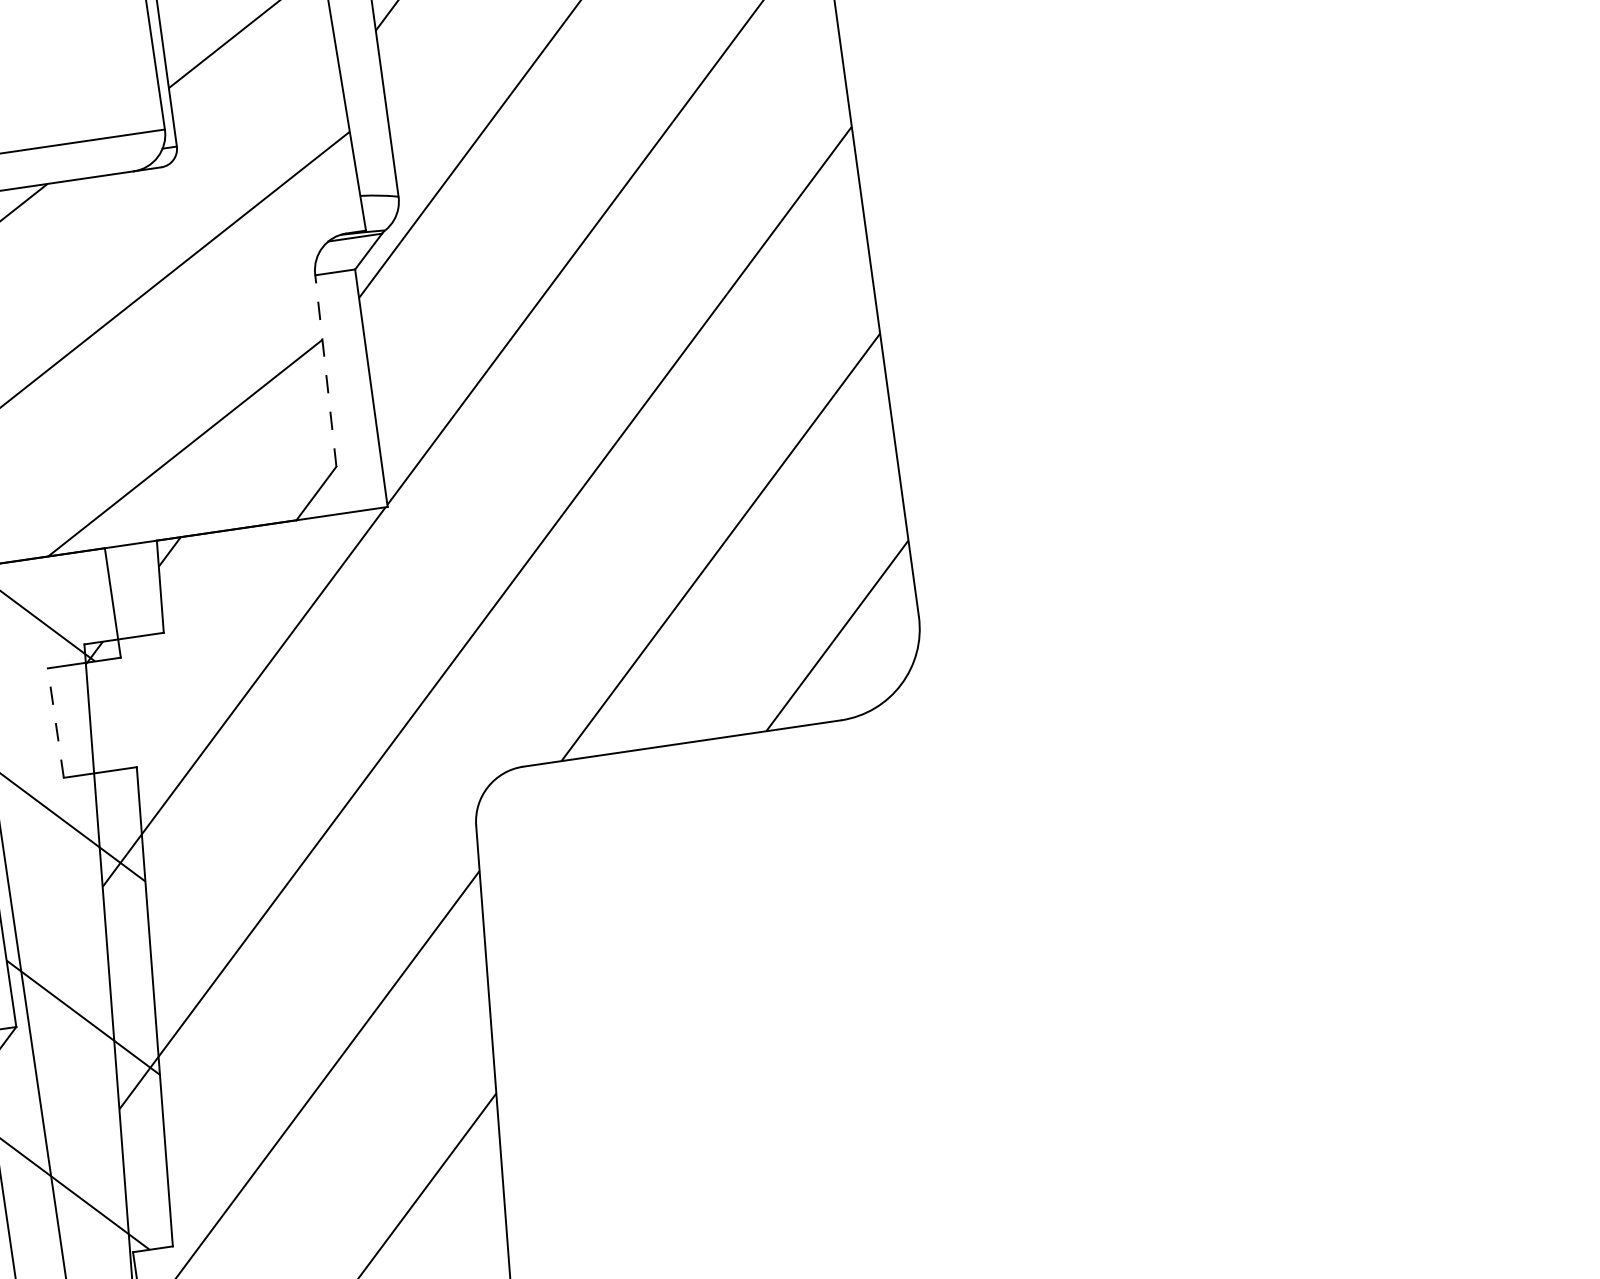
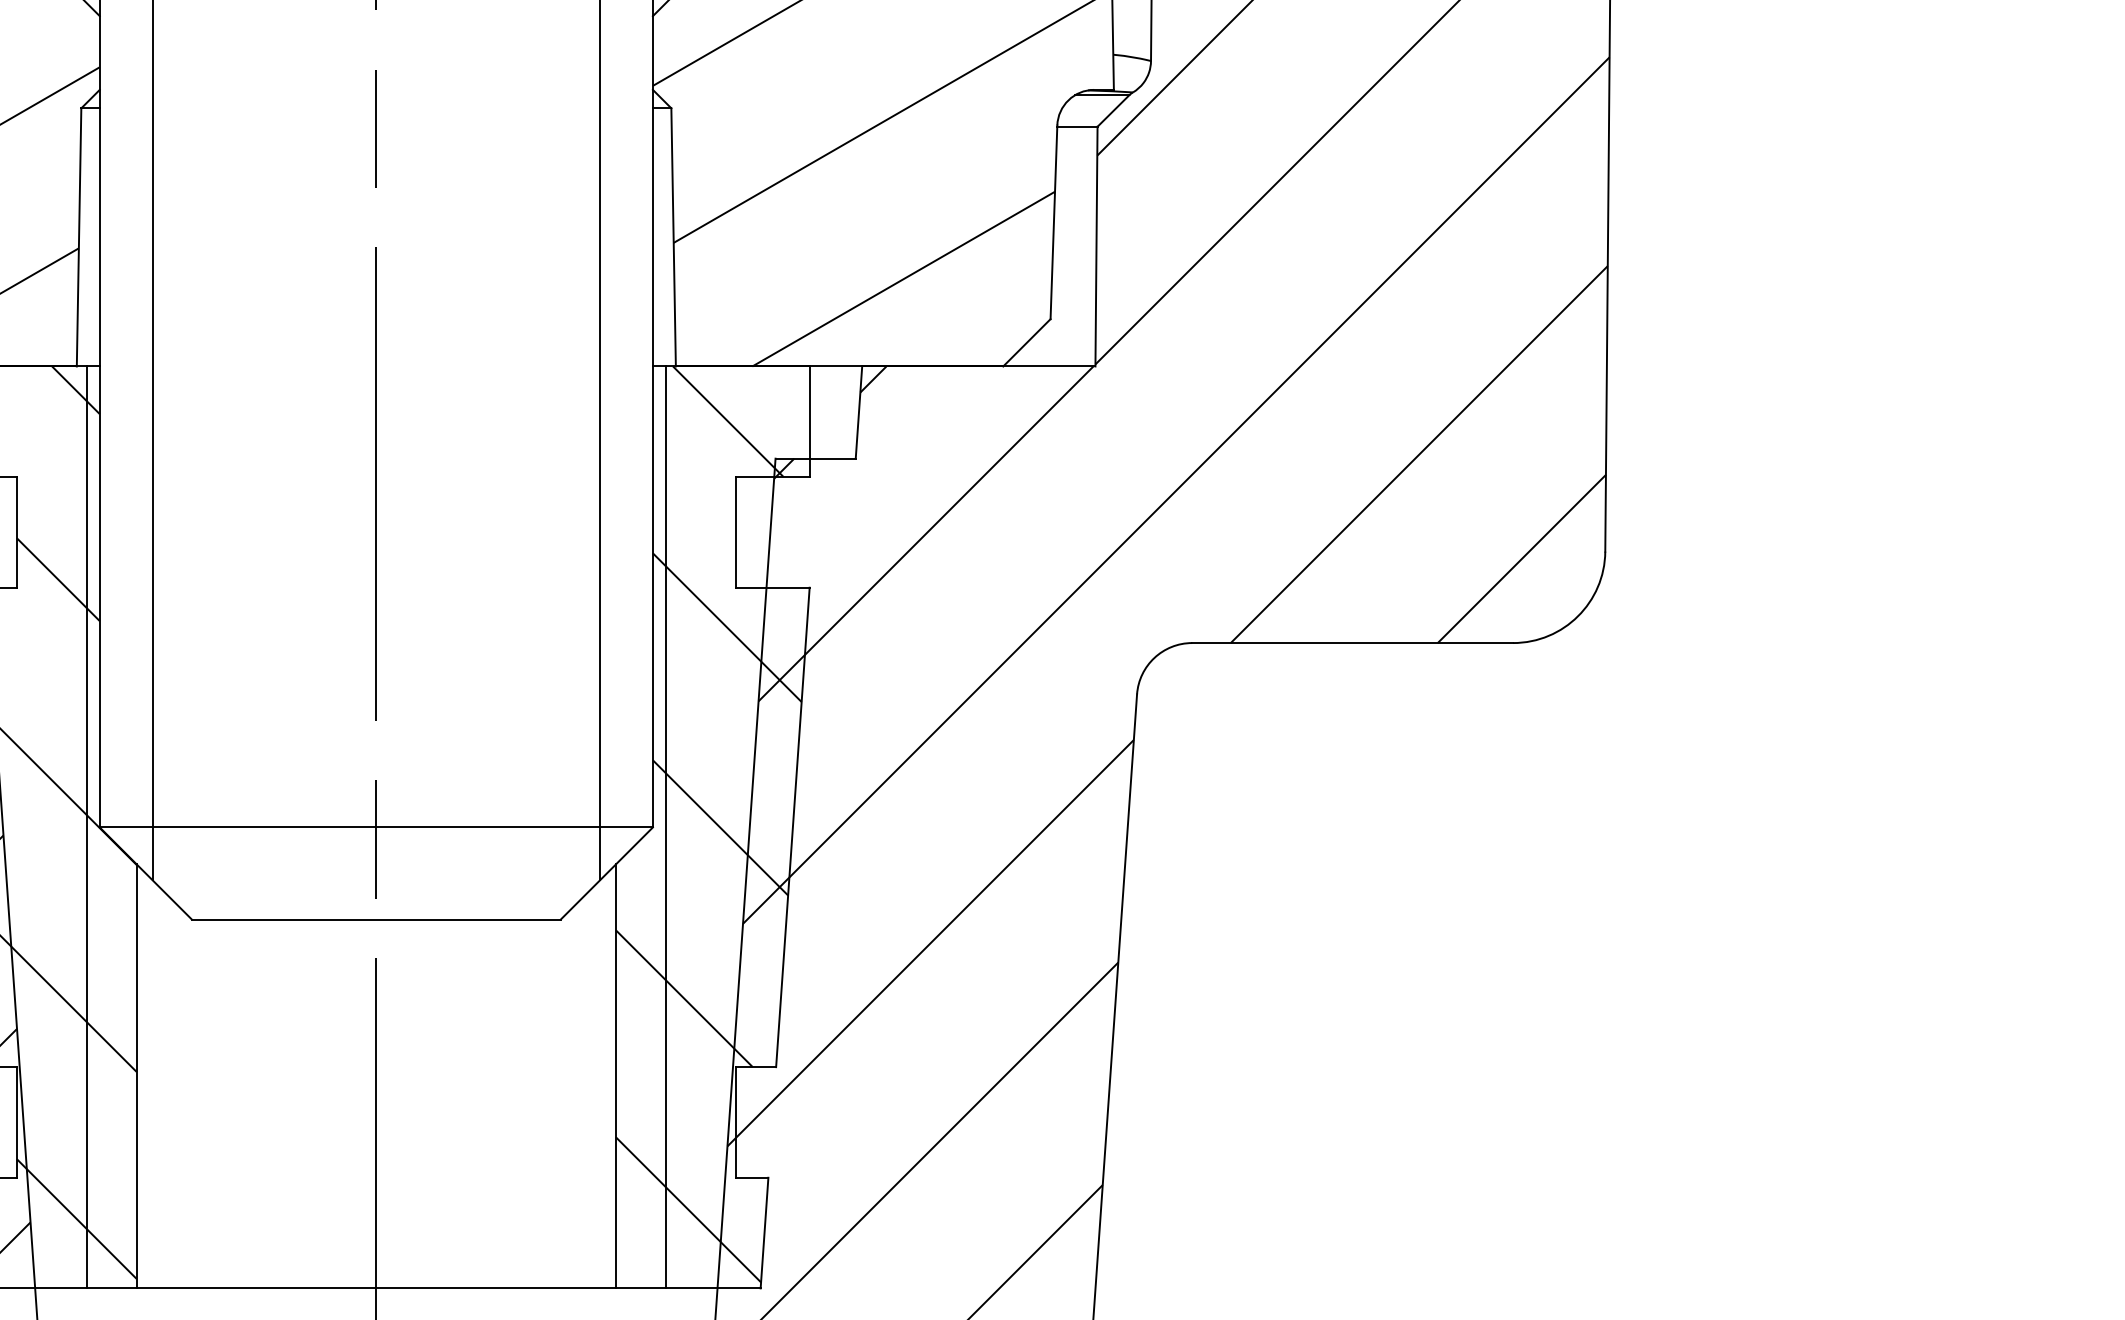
line: (325, 370) -> (1053, 222), dashed -> solid
line: (55, 722) -> (735, 531), dashed -> solid

